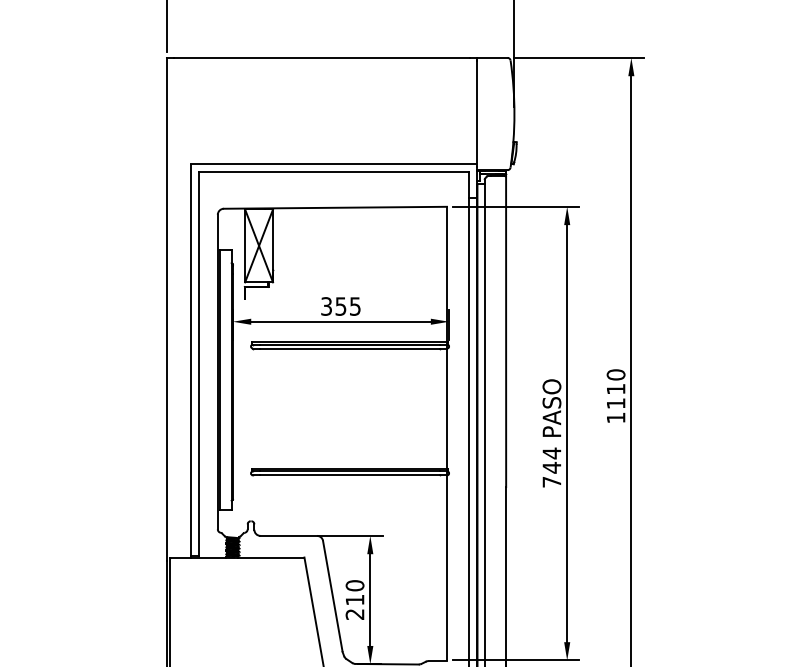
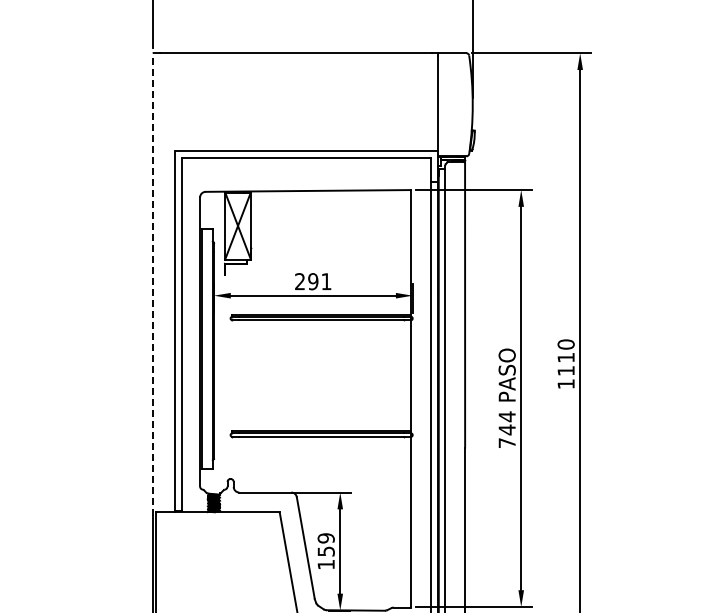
text: (341, 306) -> (313, 281), 355 -> 291
line: (167, 309) -> (153, 284), solid -> dashed
text: (354, 600) -> (325, 551), 210 -> 159

